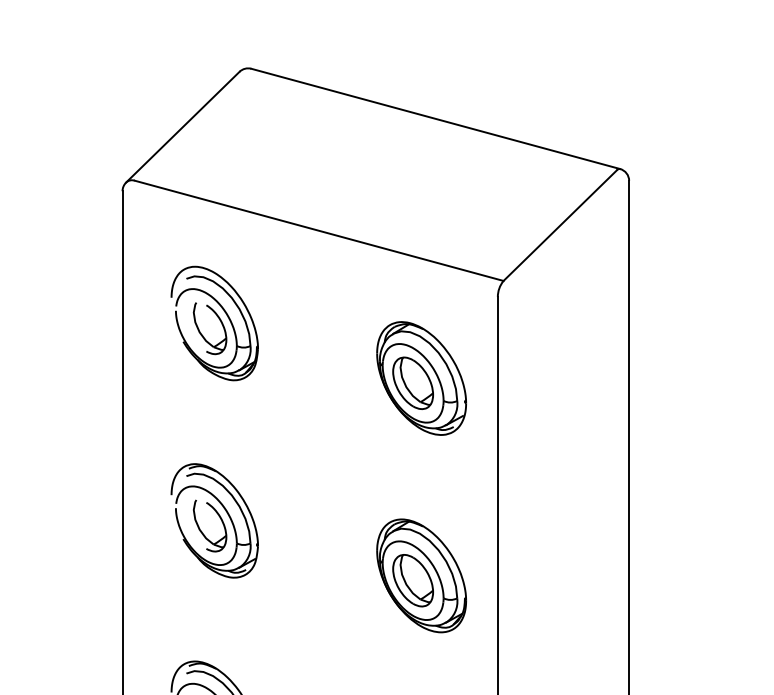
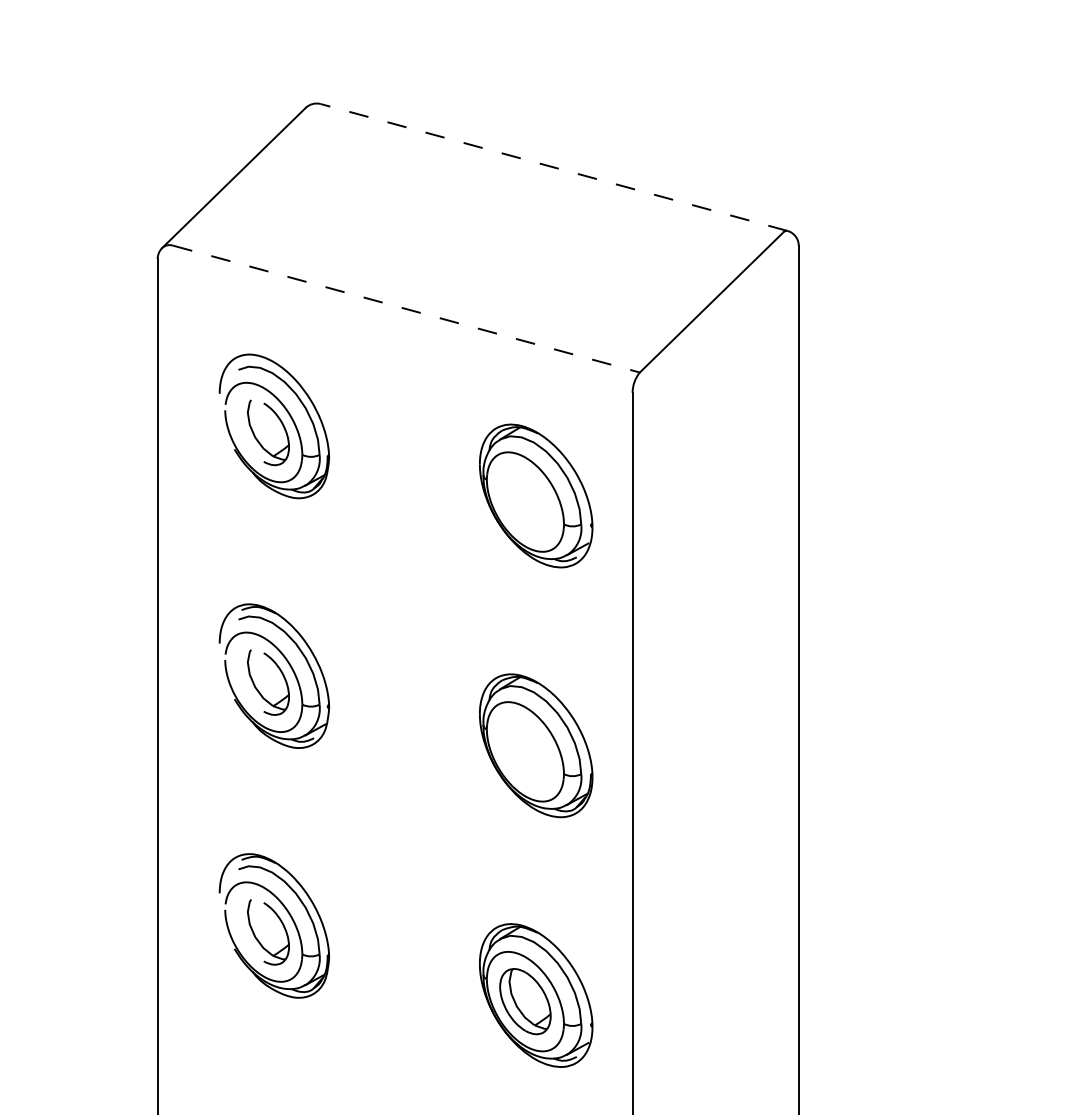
line: (436, 118) -> (554, 167), solid -> dashed
line: (319, 231) -> (406, 309), solid -> dashed
part: (413, 382) -> (525, 501), removed
part: (413, 580) -> (525, 751), removed

